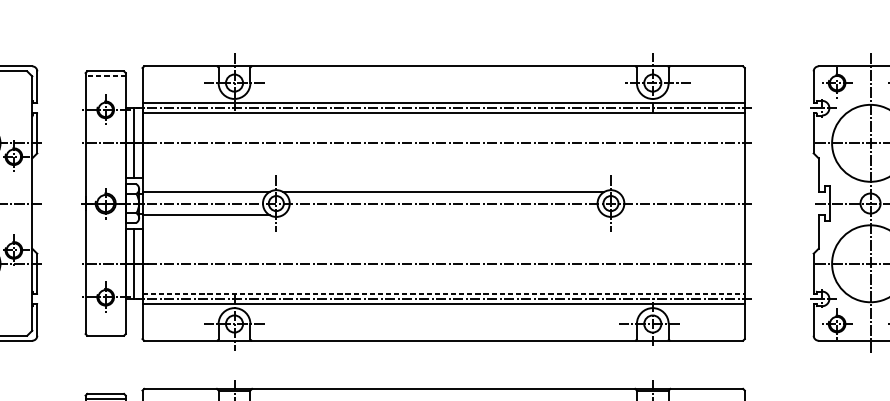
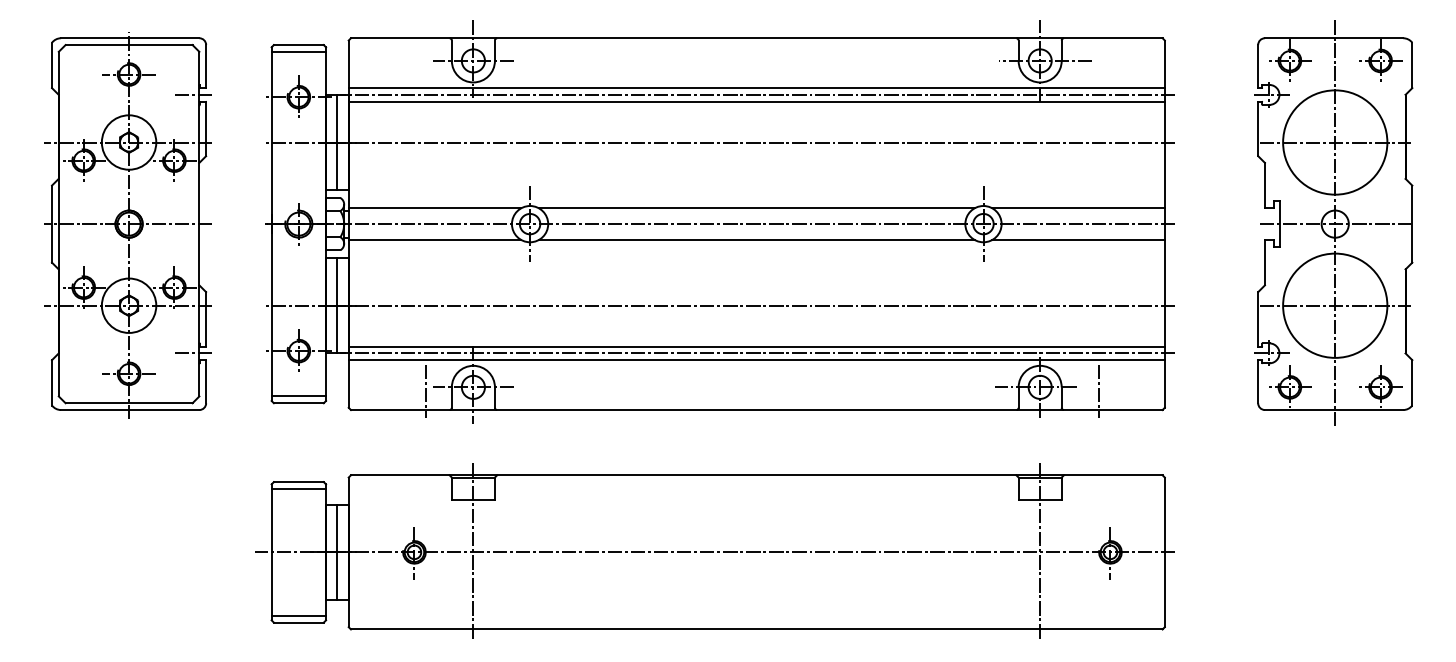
line: (105, 76) -> (298, 51), dashed -> solid
line: (26, 107) -> (191, 94), added
line: (681, 192) -> (1078, 208), added
line: (443, 215) -> (756, 240), added
line: (681, 215) -> (1078, 240), added
line: (444, 293) -> (757, 346), dashed -> solid
line: (26, 299) -> (191, 353), added
line: (199, 327) -> (425, 391), added
line: (696, 327) -> (1099, 391), added
line: (105, 330) -> (298, 396), added

